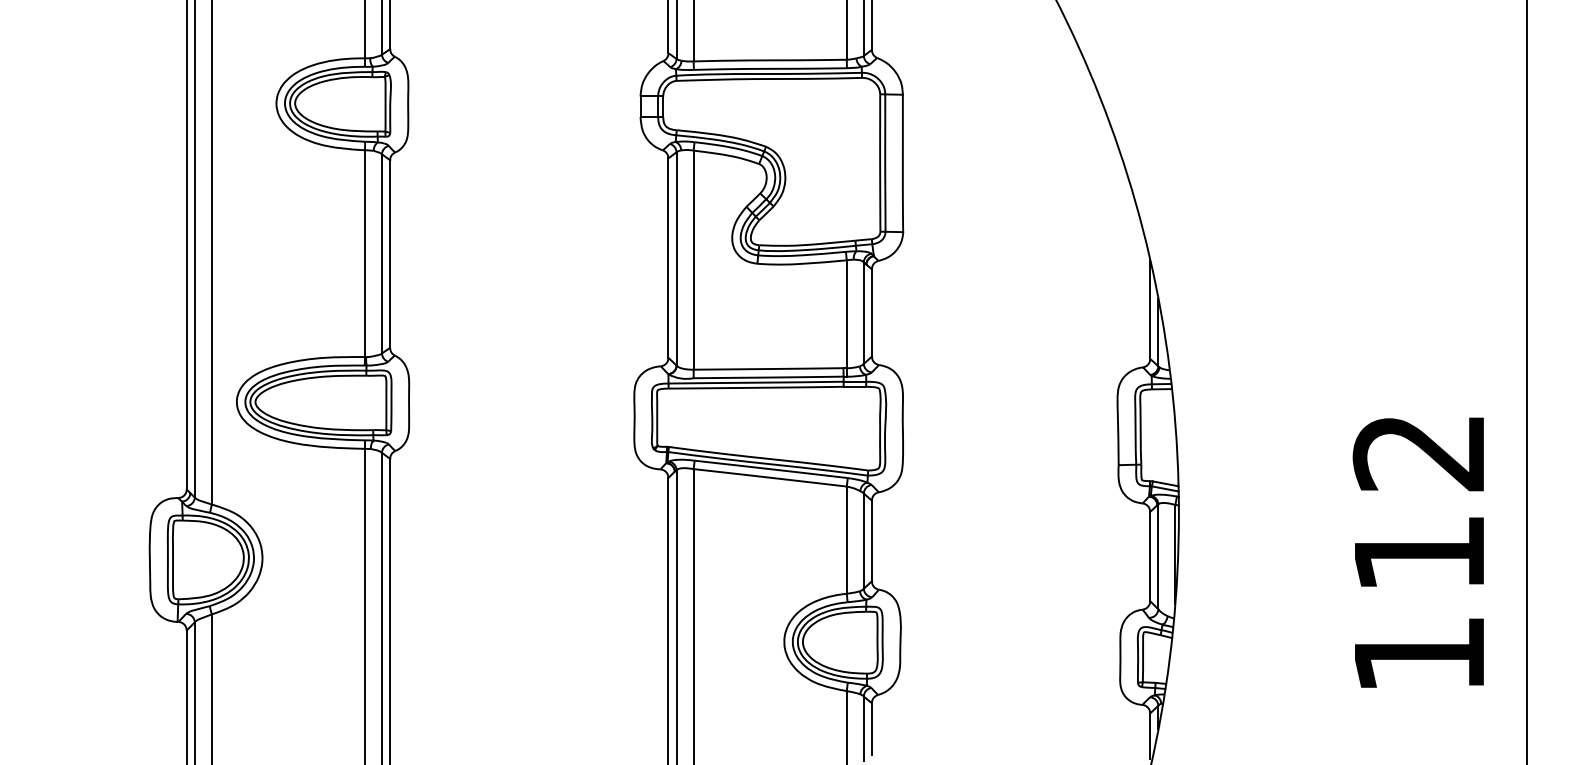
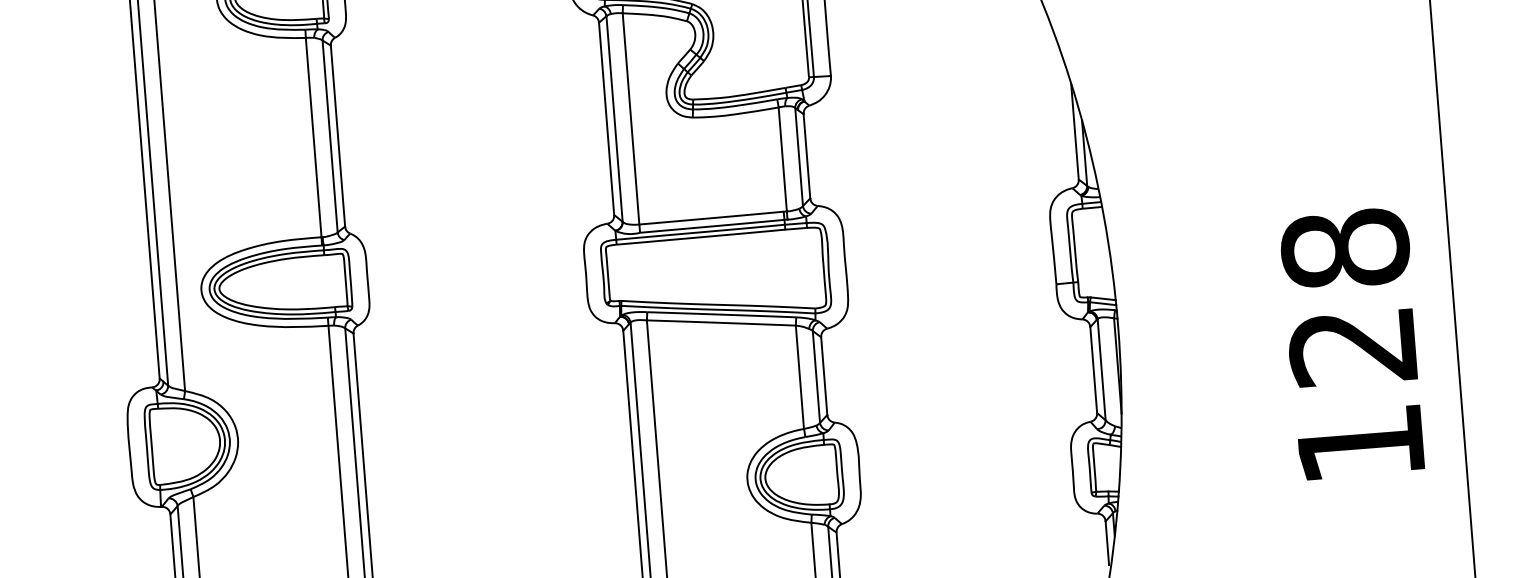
text: (1419, 502) -> (1349, 297), 112 -> 128

